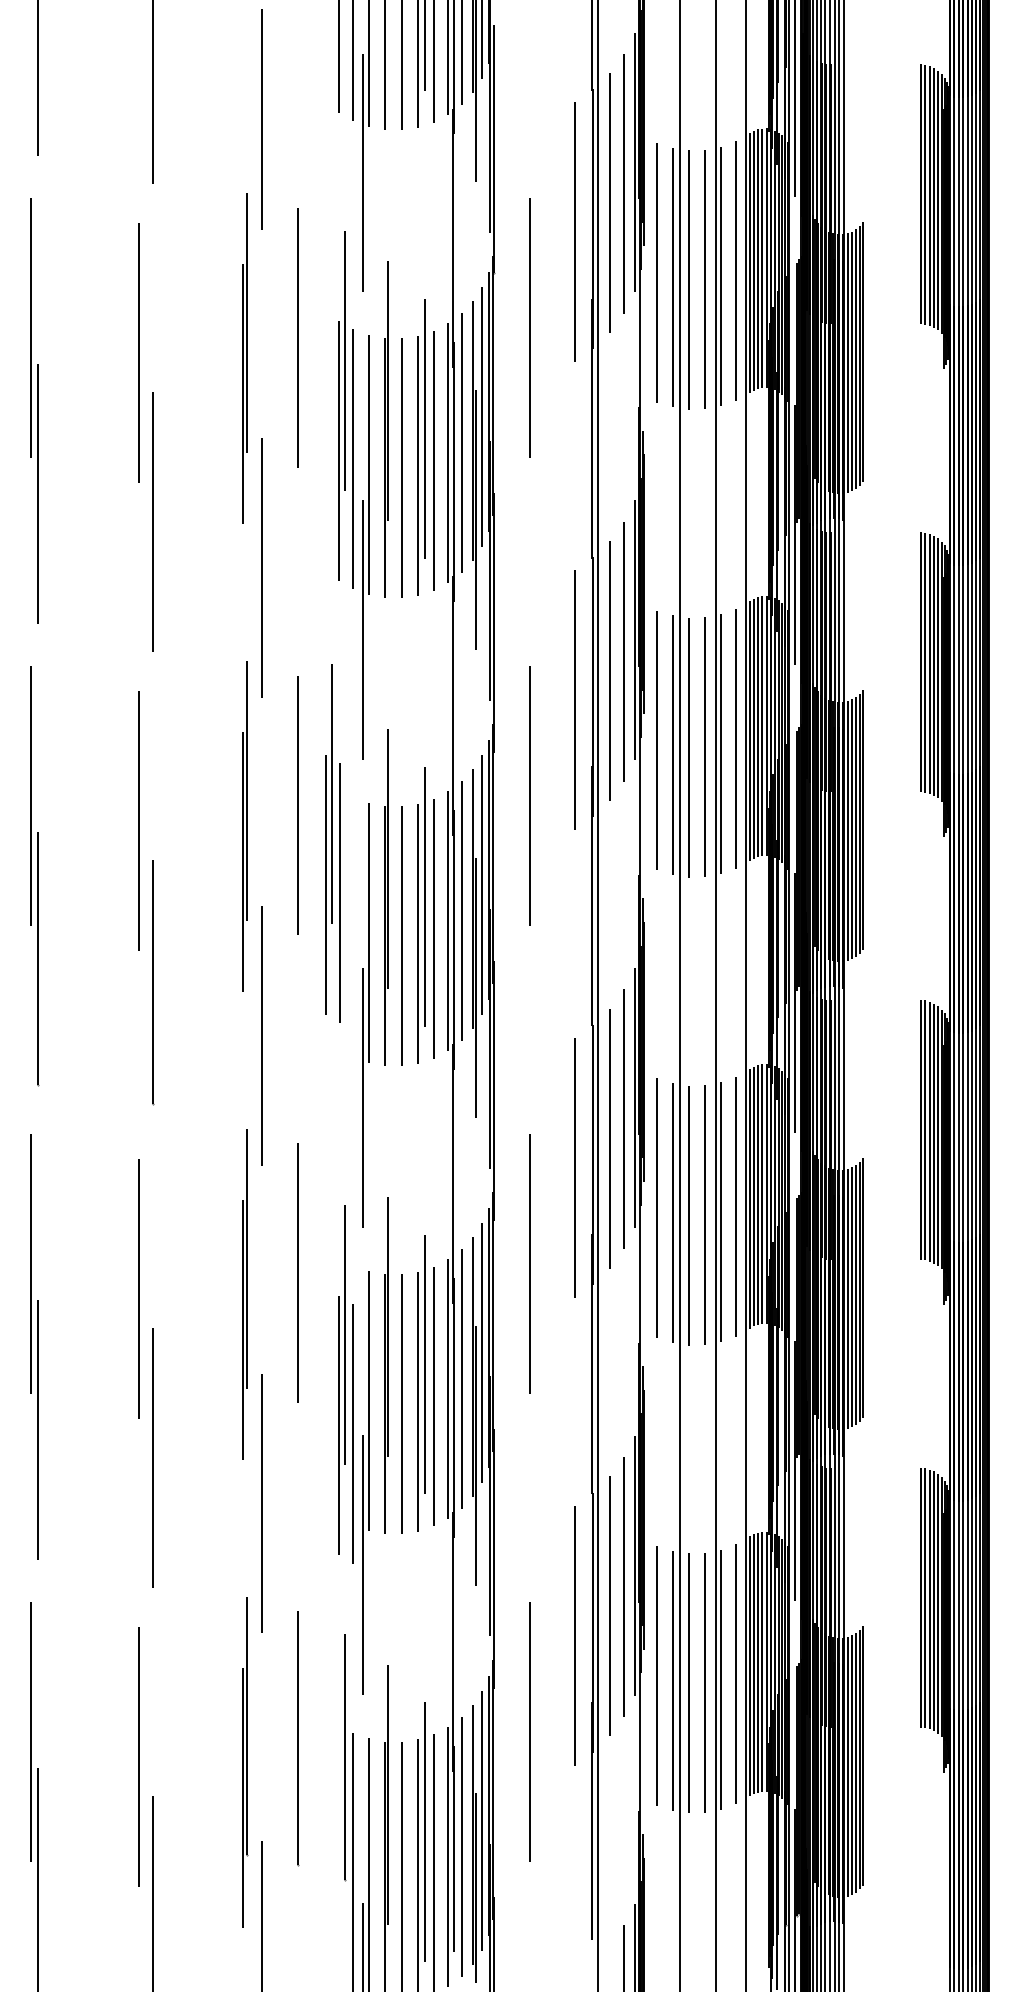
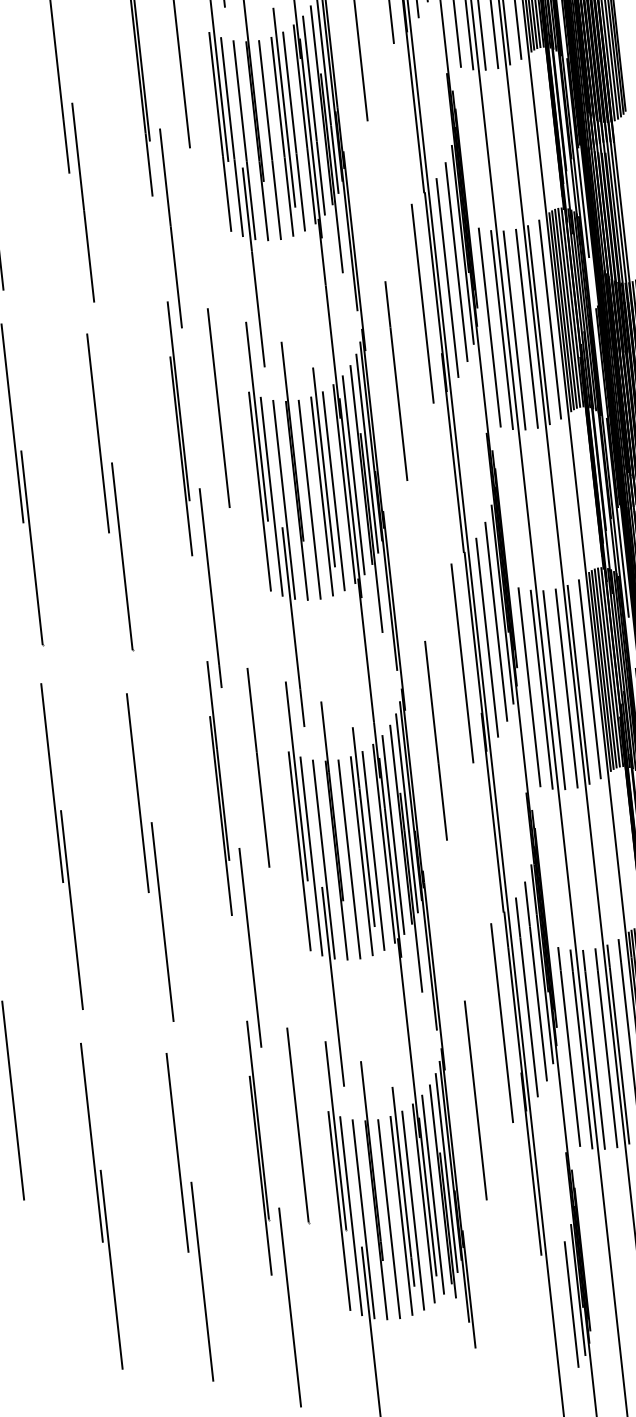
part: (332, 843) -> (261, 459), moved
part: (345, 1384) -> (301, 819), moved
line: (338, 1854) -> (339, 1211), added

